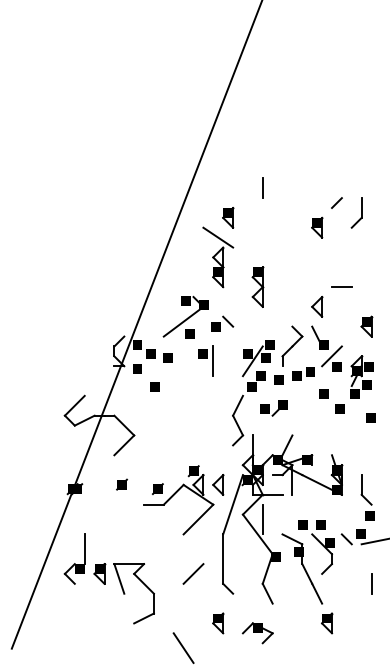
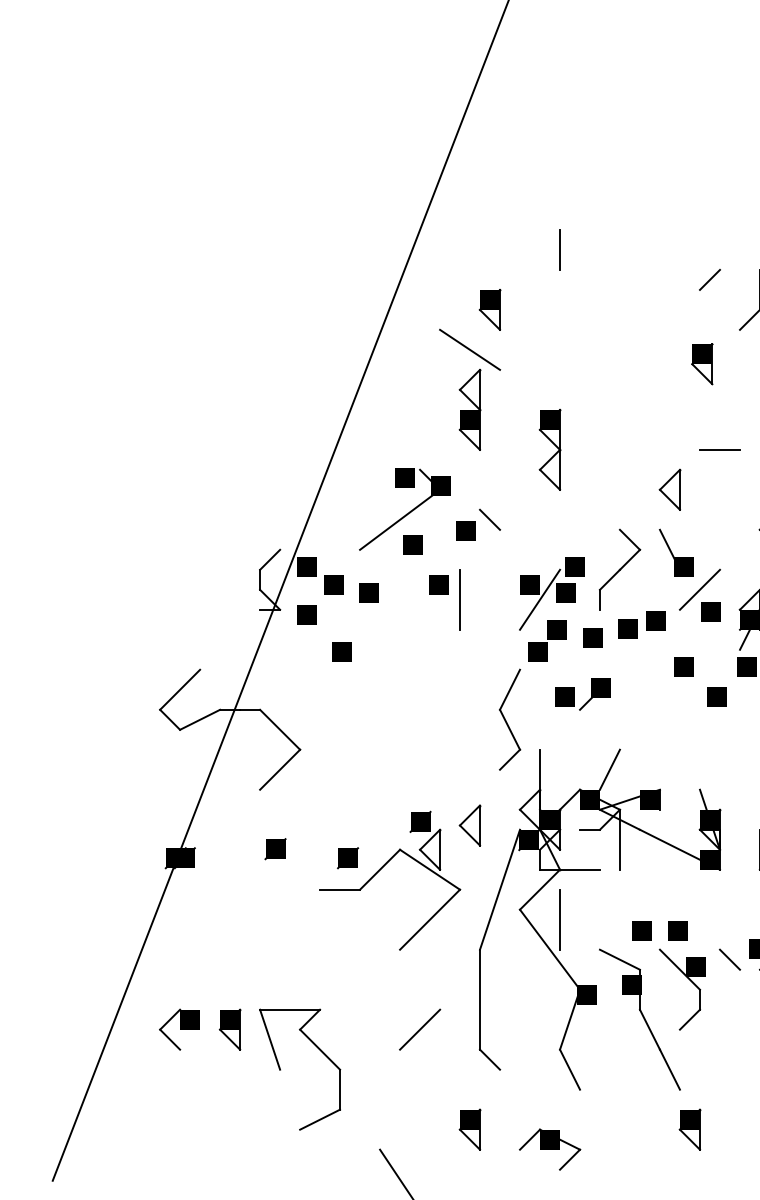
part: (317, 227) -> (702, 363), moved
part: (218, 484) -> (470, 824), moved
line: (84, 549) -> (199, 980), removed

